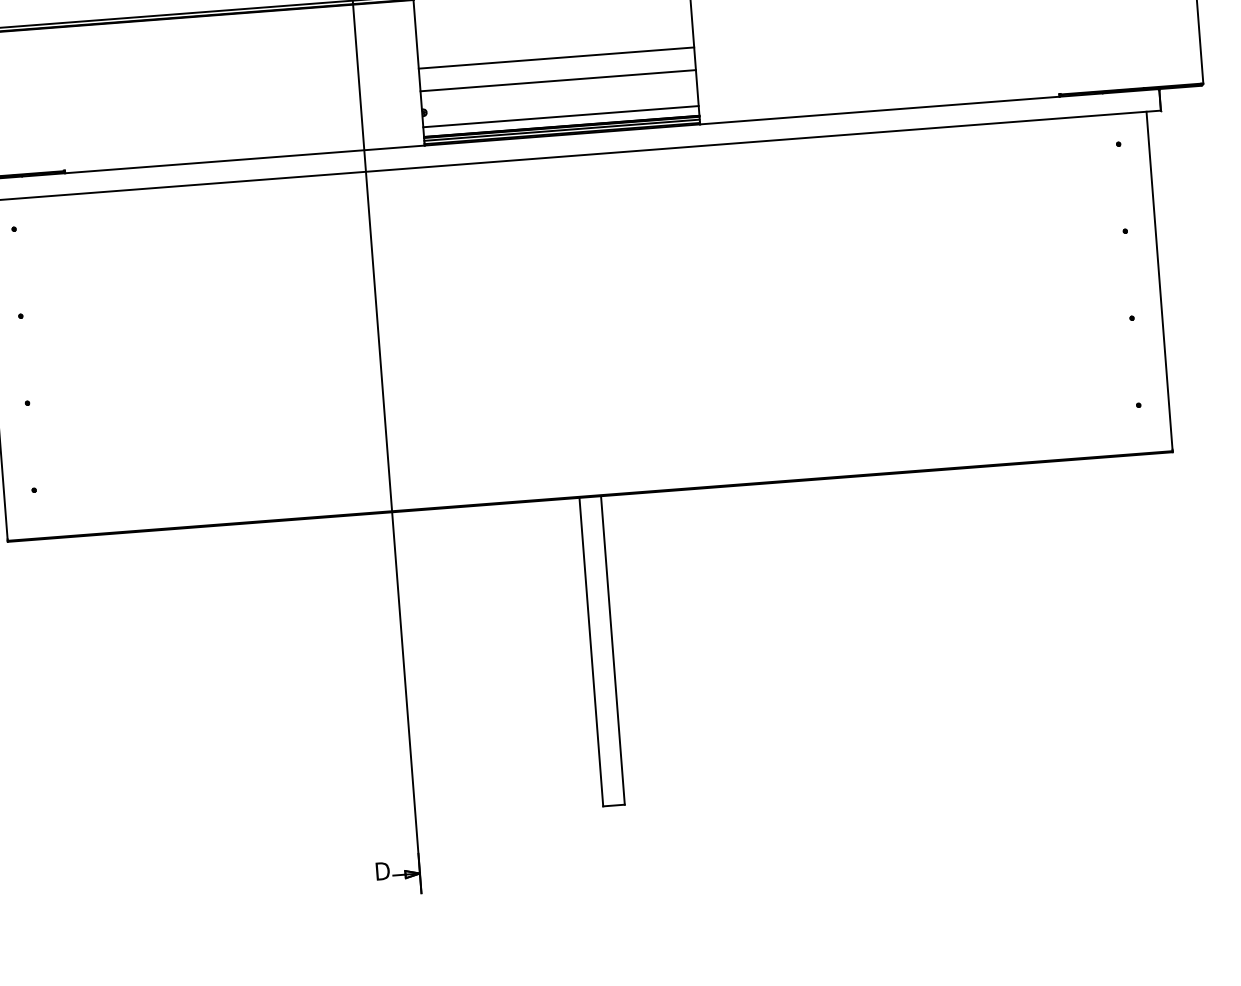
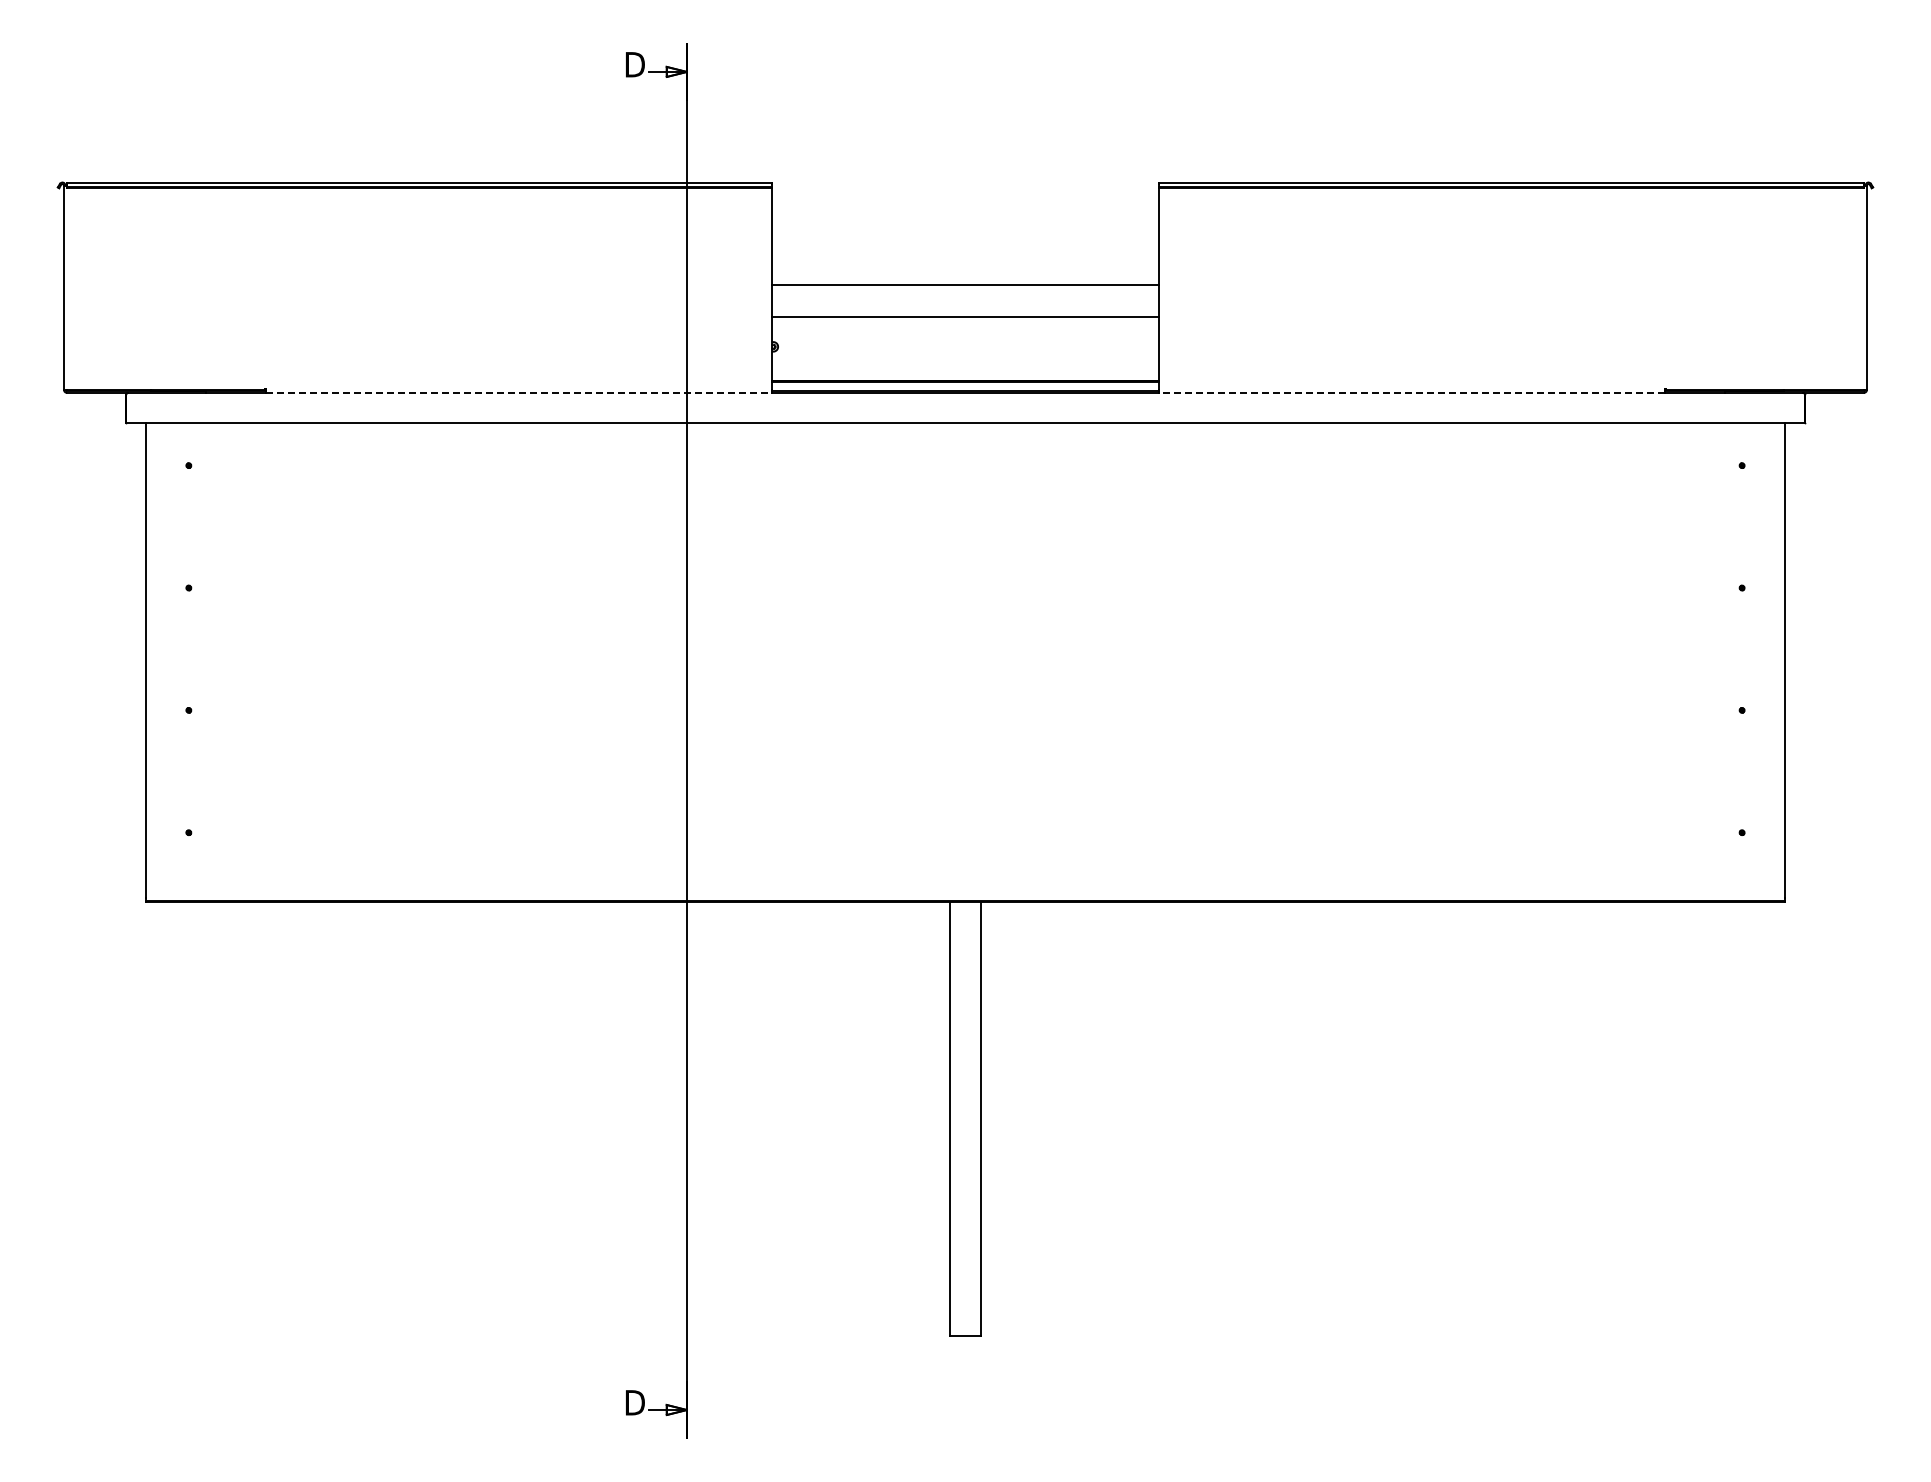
line: (879, 110) -> (1411, 392), solid -> dashed
line: (561, 116) -> (965, 367), removed
line: (562, 130) -> (965, 386), removed
line: (245, 159) -> (519, 392), solid -> dashed

